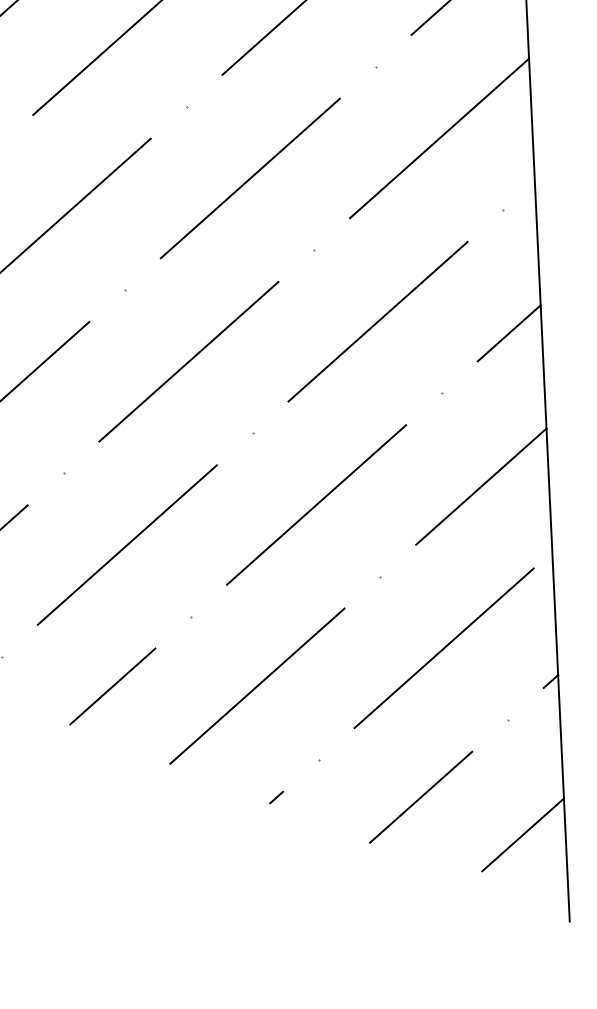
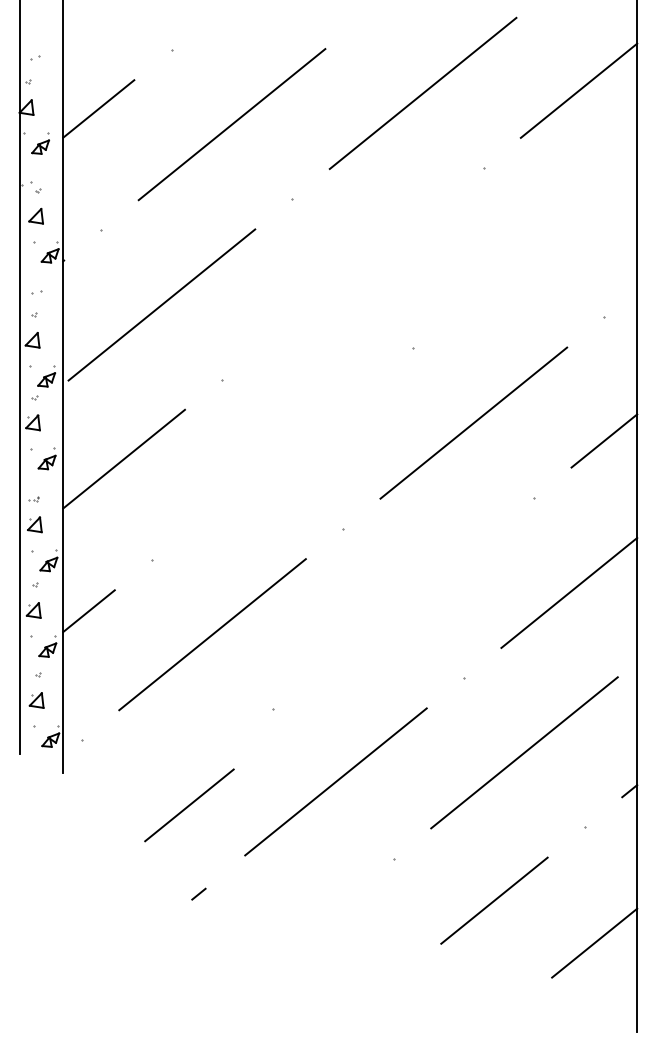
line: (439, 138) -> (543, 242), removed
line: (249, 178) -> (352, 273), removed
line: (188, 361) -> (282, 453), removed
line: (316, 504) -> (403, 603), removed
line: (112, 686) -> (189, 805), moved
line: (276, 796) -> (198, 893), moved

